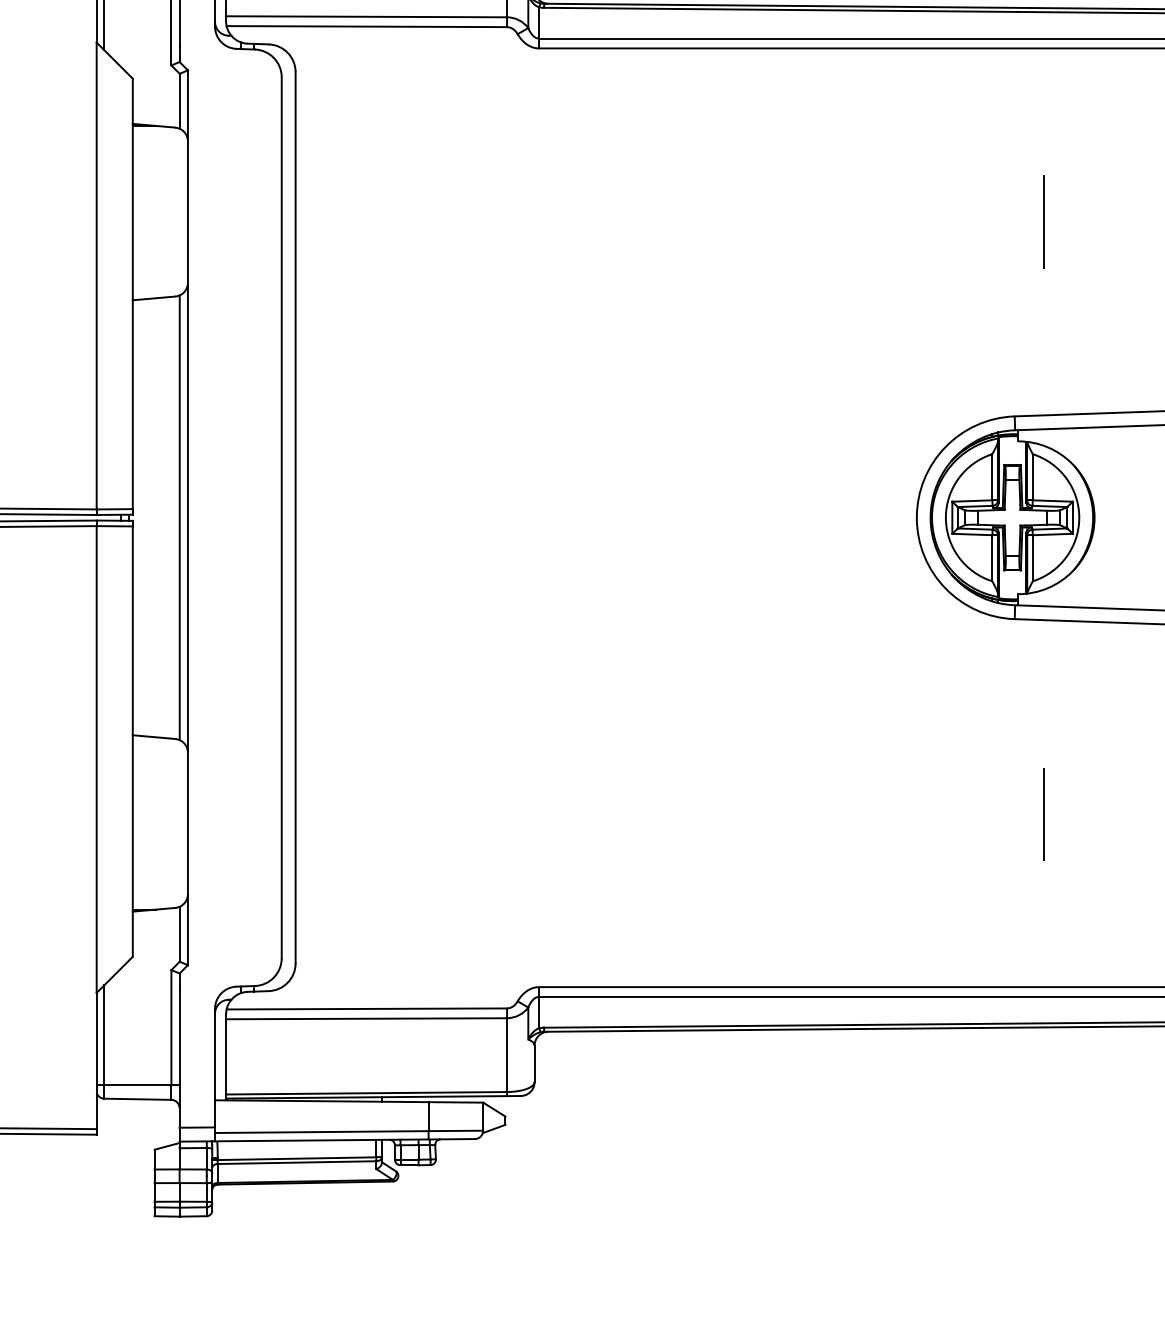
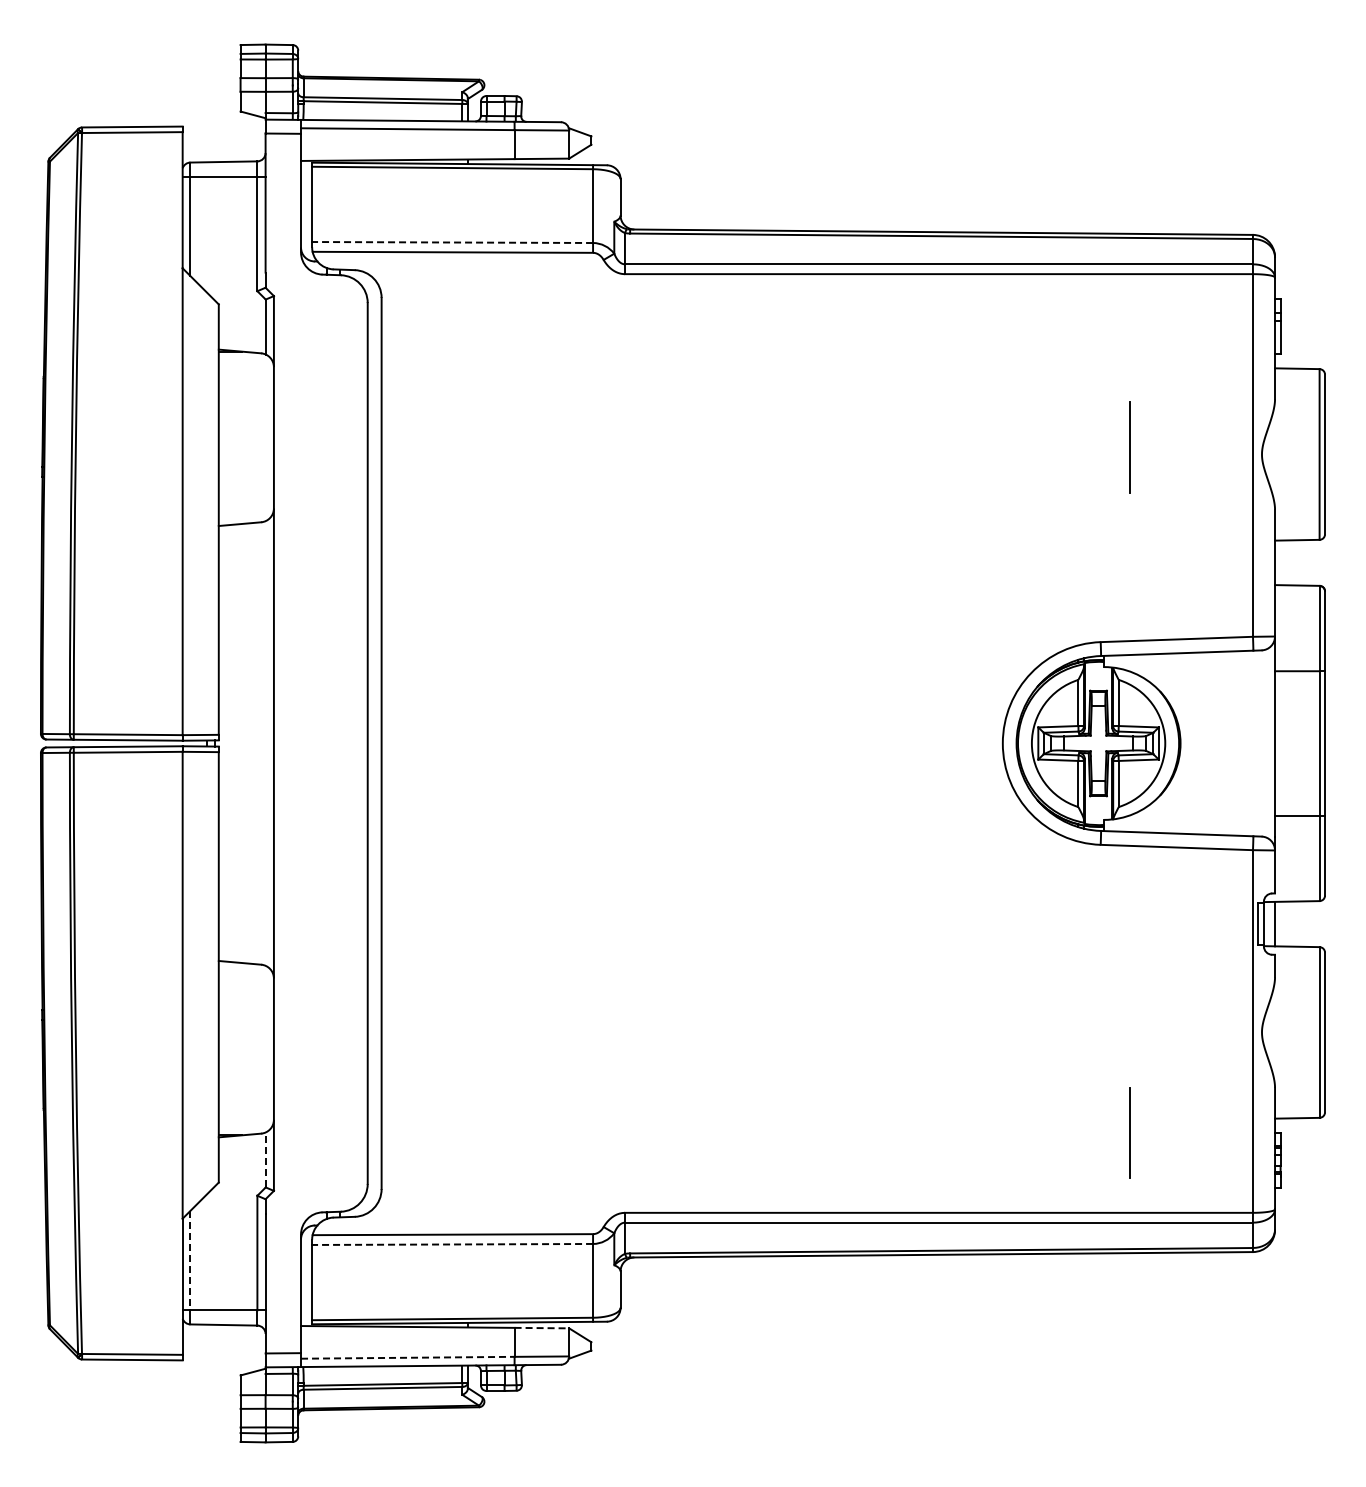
line: (366, 16) -> (452, 242), solid -> dashed
line: (179, 517) -> (265, 743), removed
line: (1043, 813) -> (1129, 1132), moved
line: (179, 933) -> (265, 1159), solid -> dashed
line: (366, 1018) -> (452, 1244), solid -> dashed
line: (104, 1034) -> (190, 1260), solid -> dashed
line: (456, 1102) -> (542, 1328), solid -> dashed
line: (321, 1131) -> (407, 1357), solid -> dashed

